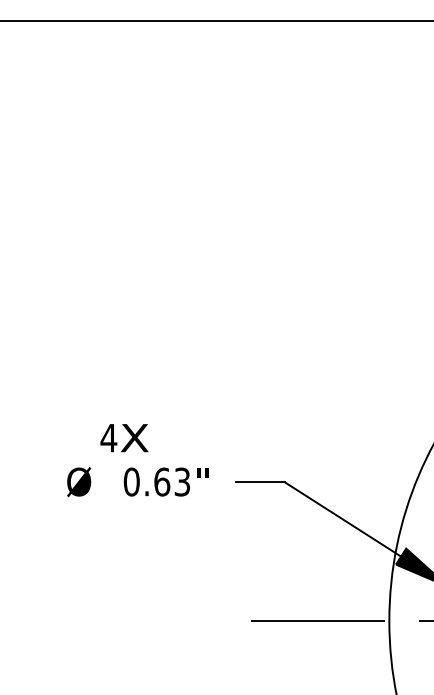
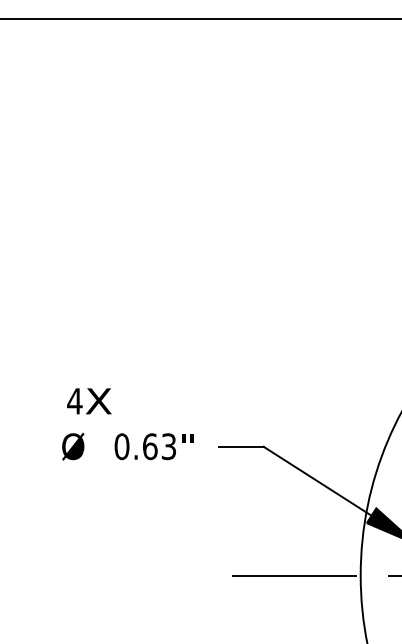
text: (124, 438) -> (89, 401), moved

